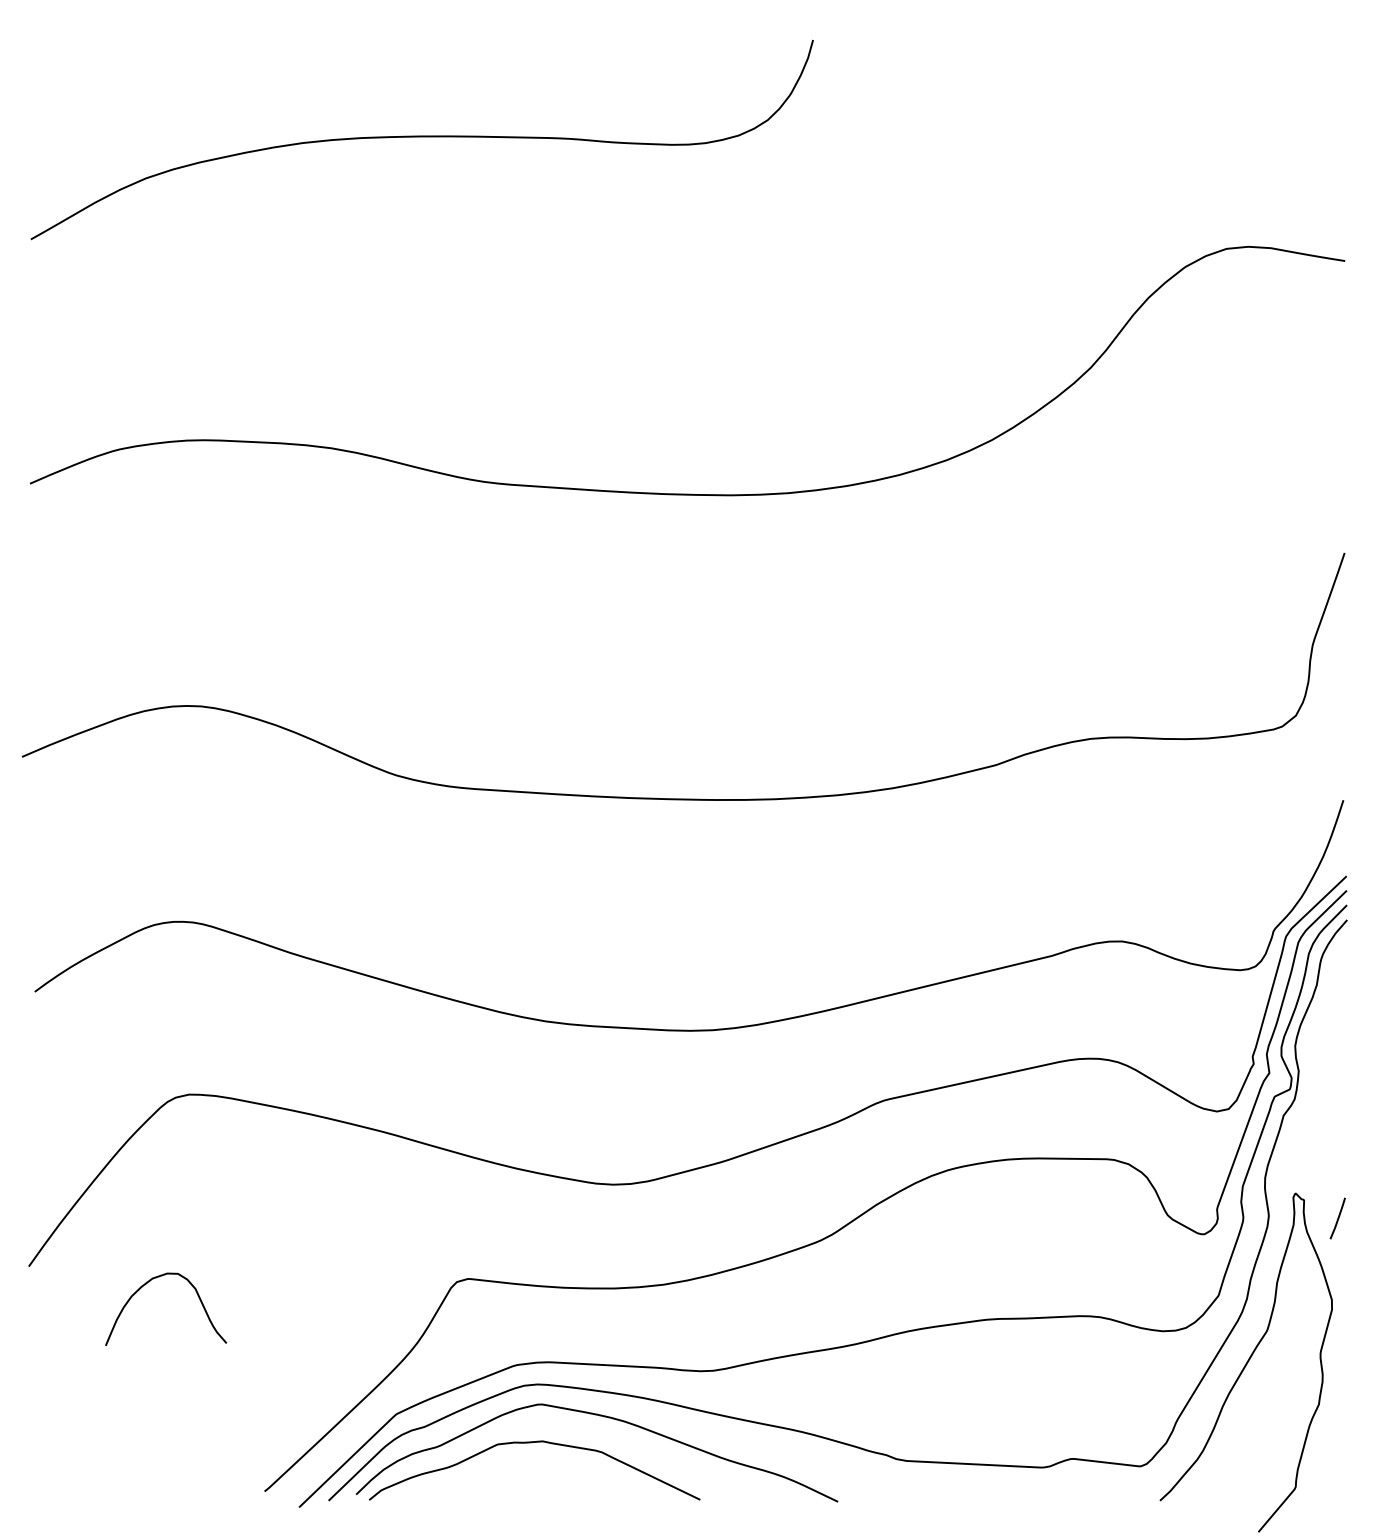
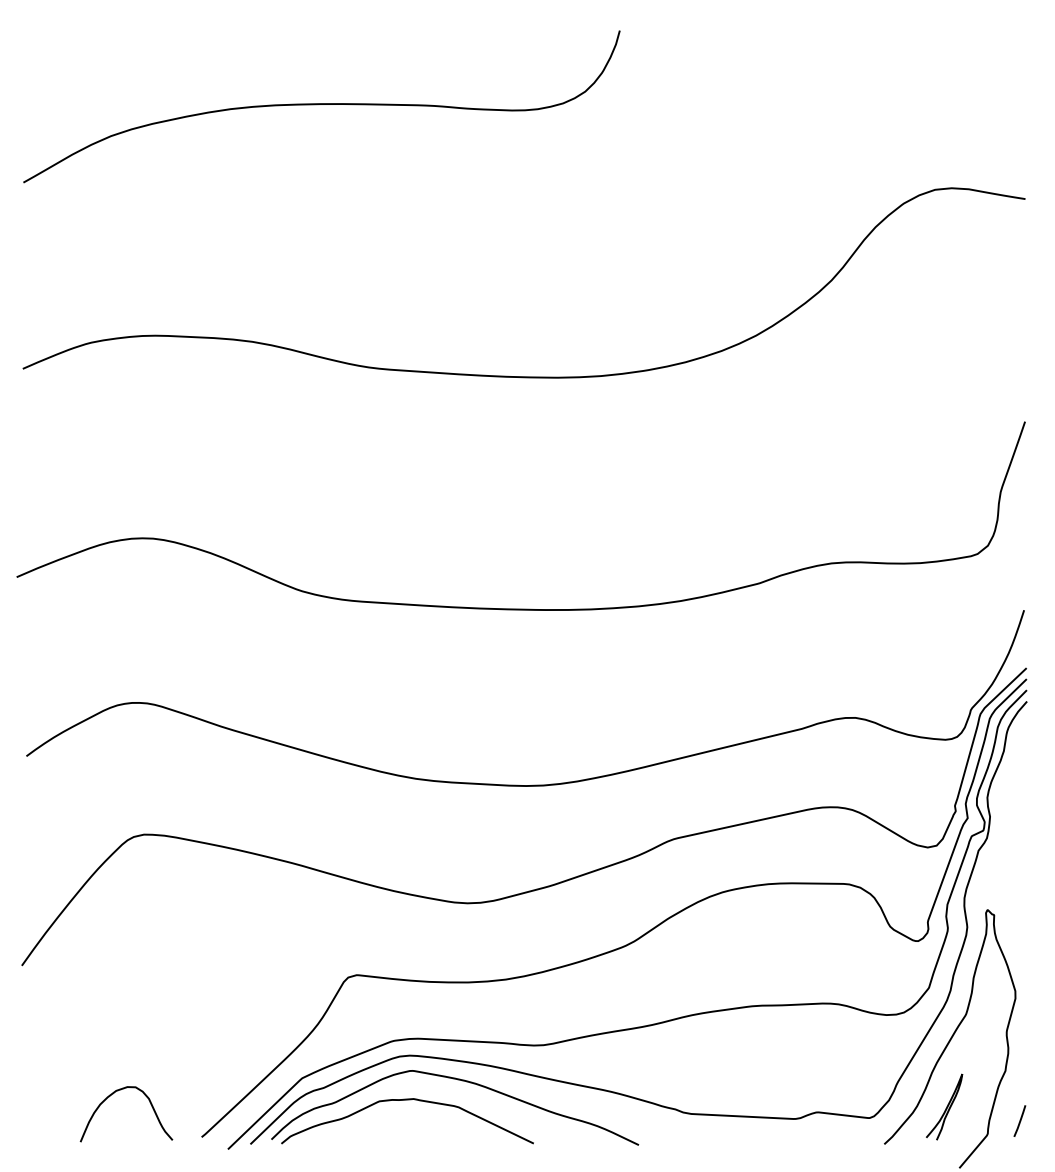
line: (1337, 1217) -> (1019, 1120), moved
curve: (148, 1283) -> (113, 1094), moved
curve: (1241, 1451) -> (946, 1106), added

